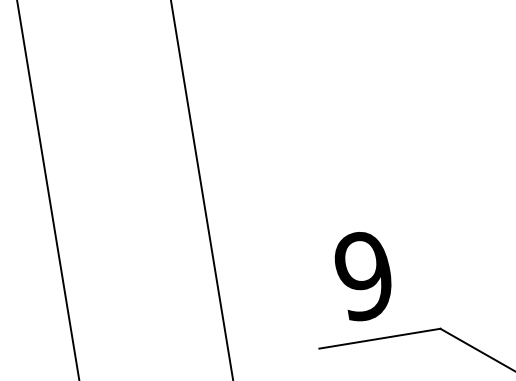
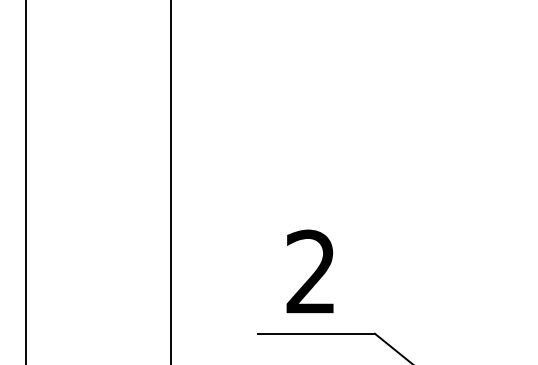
text: (363, 275) -> (310, 271), 9 -> 2

